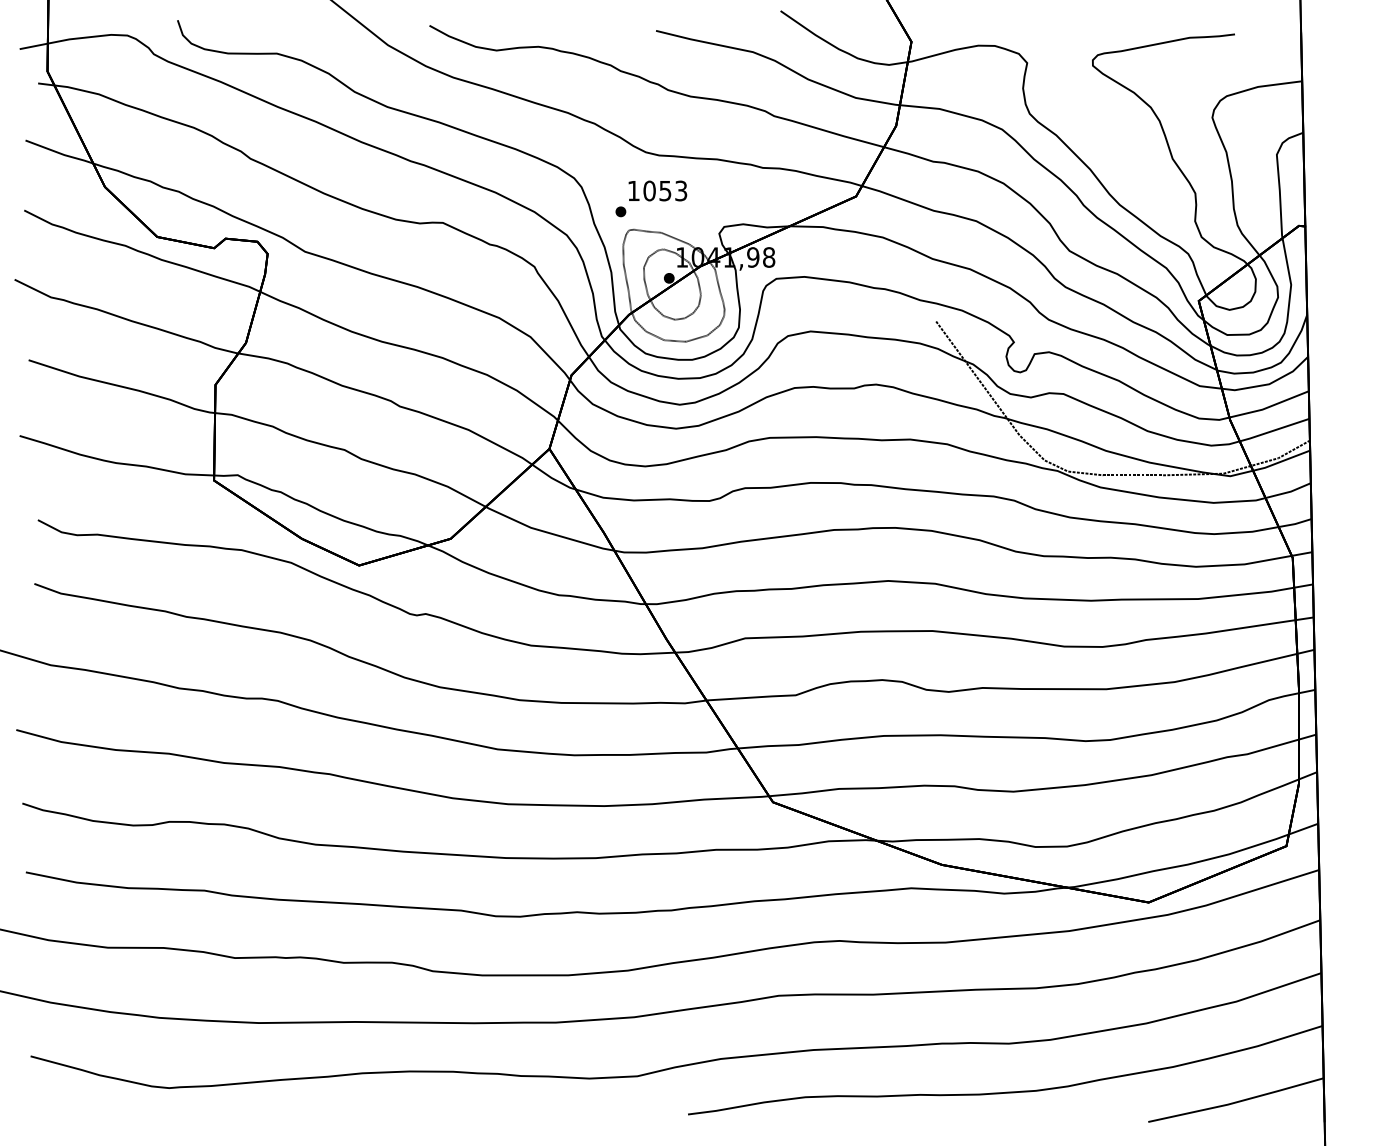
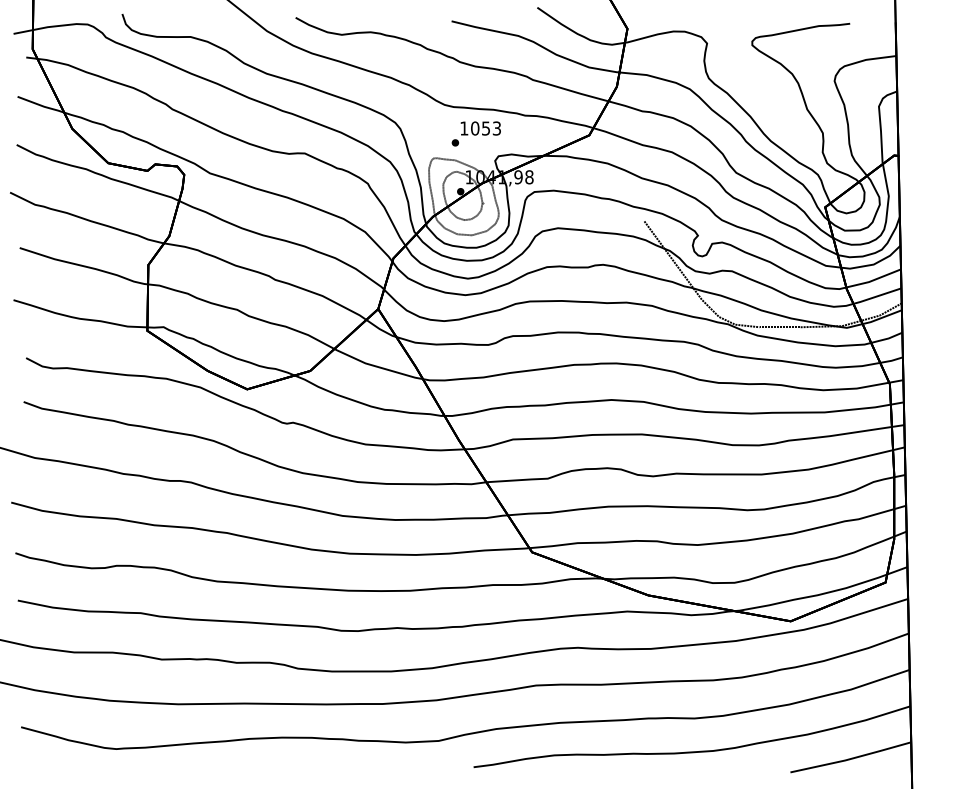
text: (650, 198) -> (475, 133), moved

